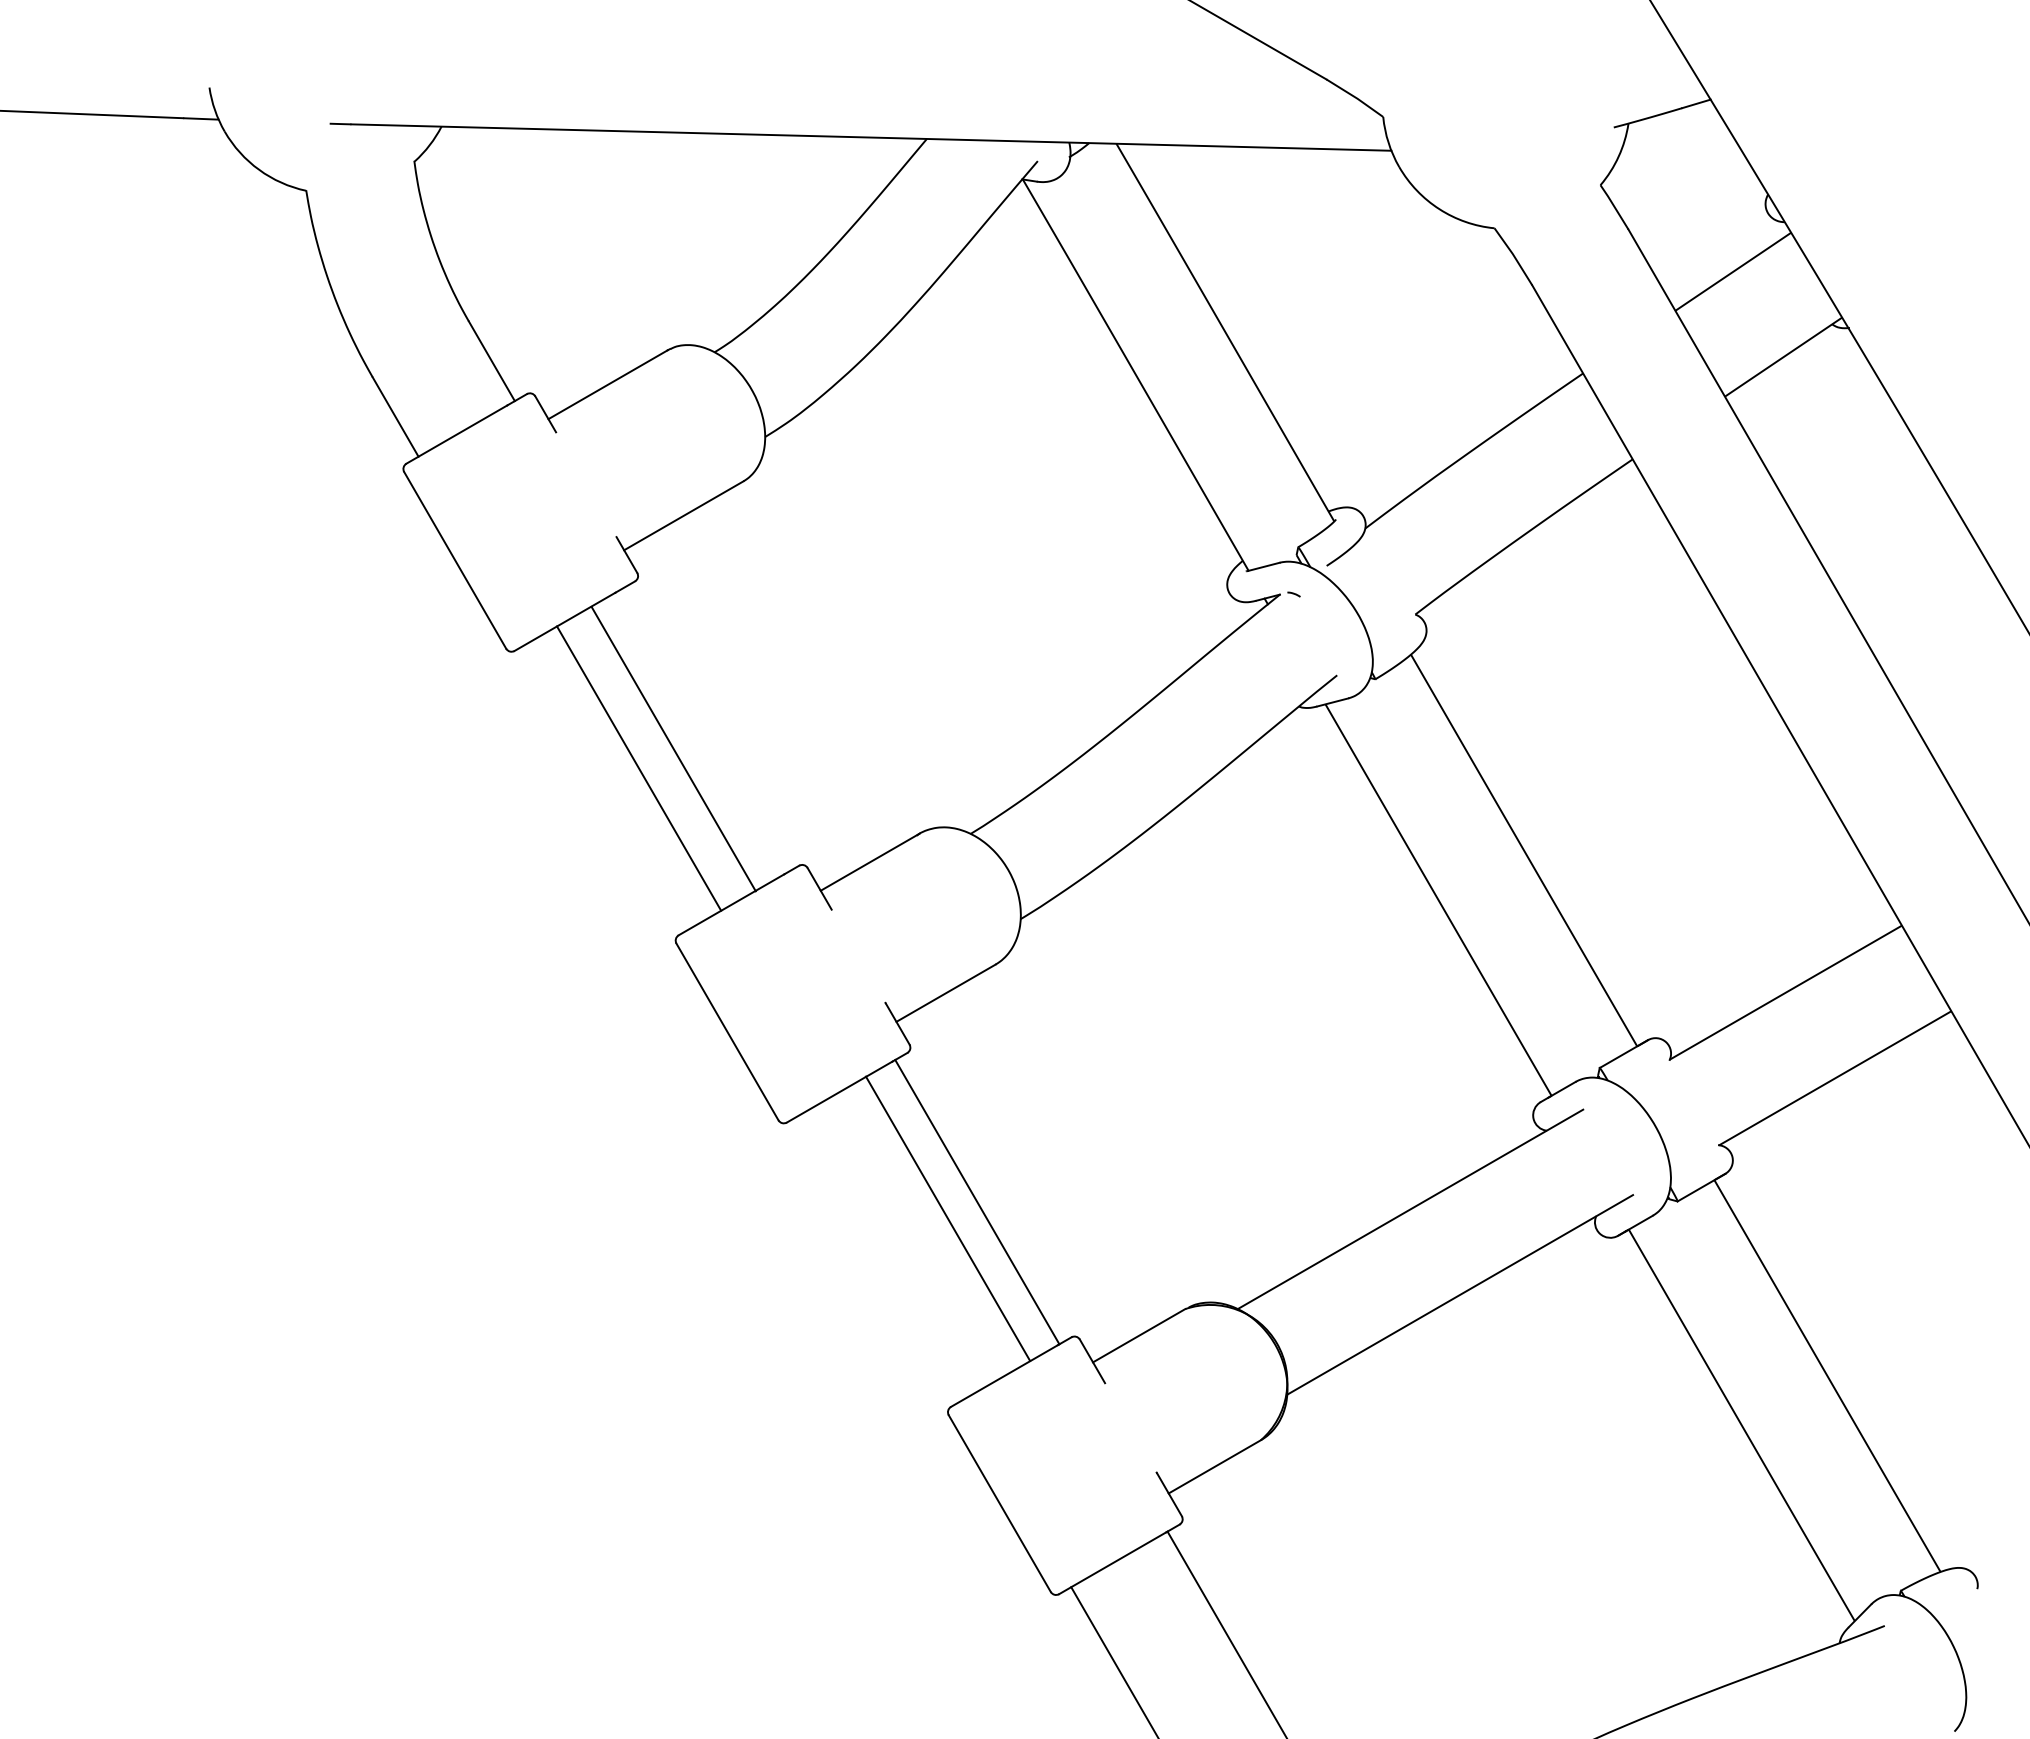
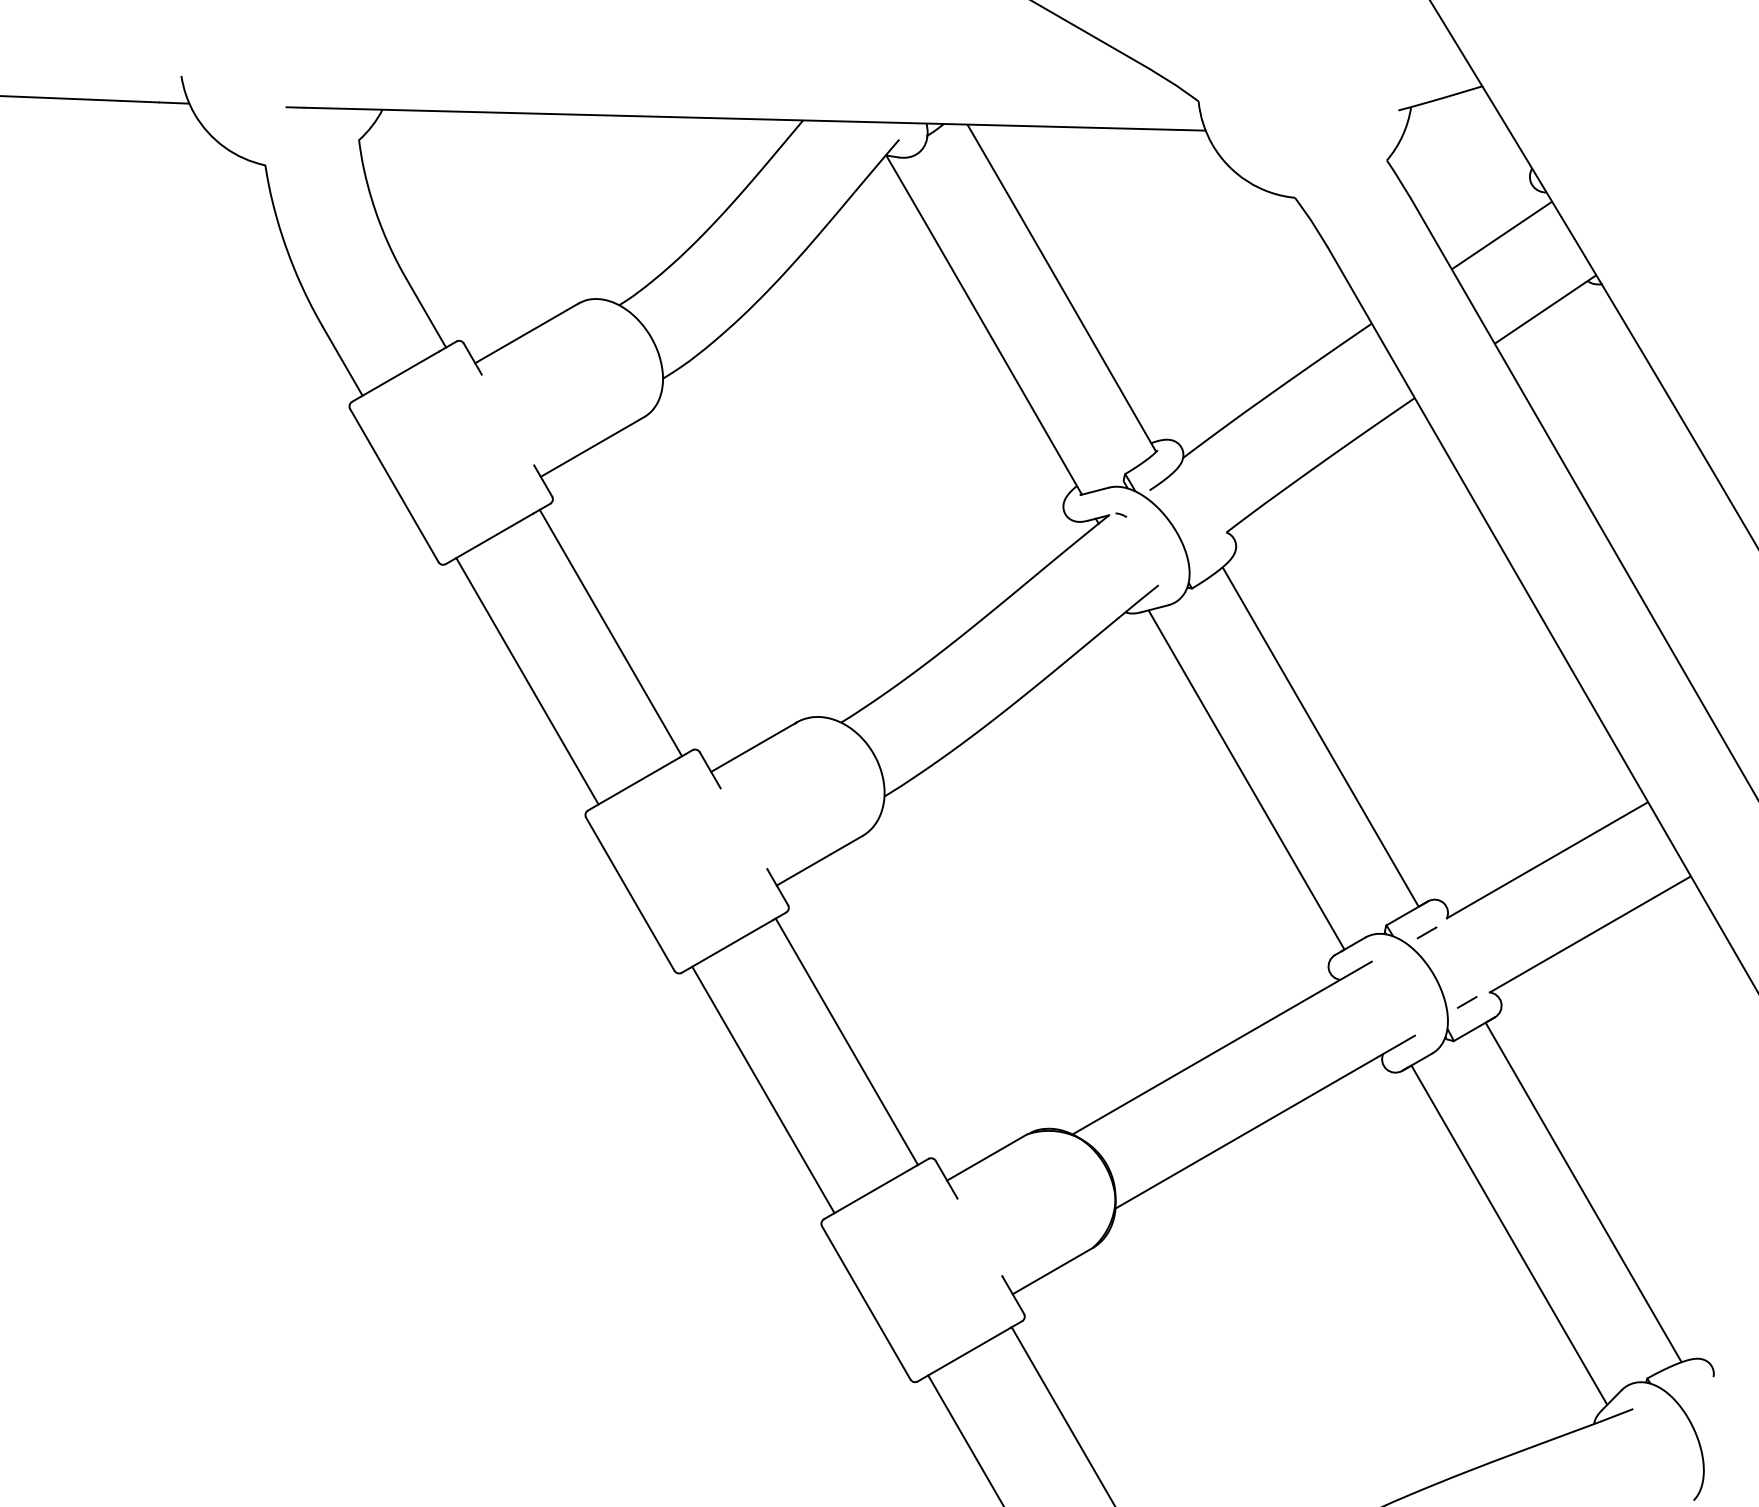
line: (673, 748) -> (527, 680), moved
line: (638, 768) -> (610, 633), moved
line: (1646, 1076) -> (1426, 932), added
line: (1692, 1156) -> (1466, 1002), added
line: (947, 1218) -> (762, 1089), moved

